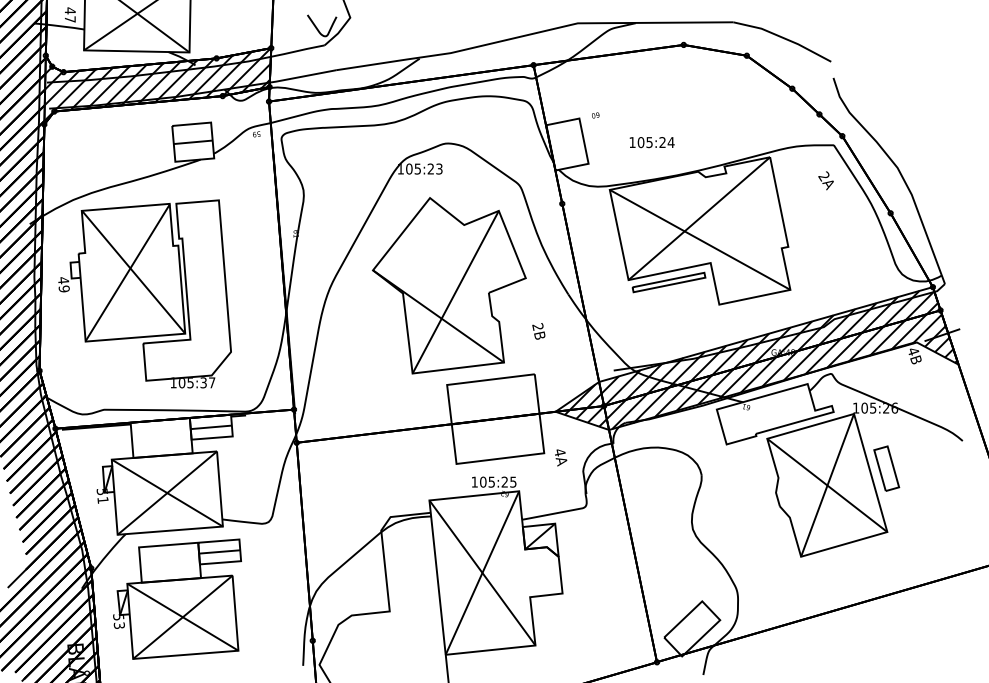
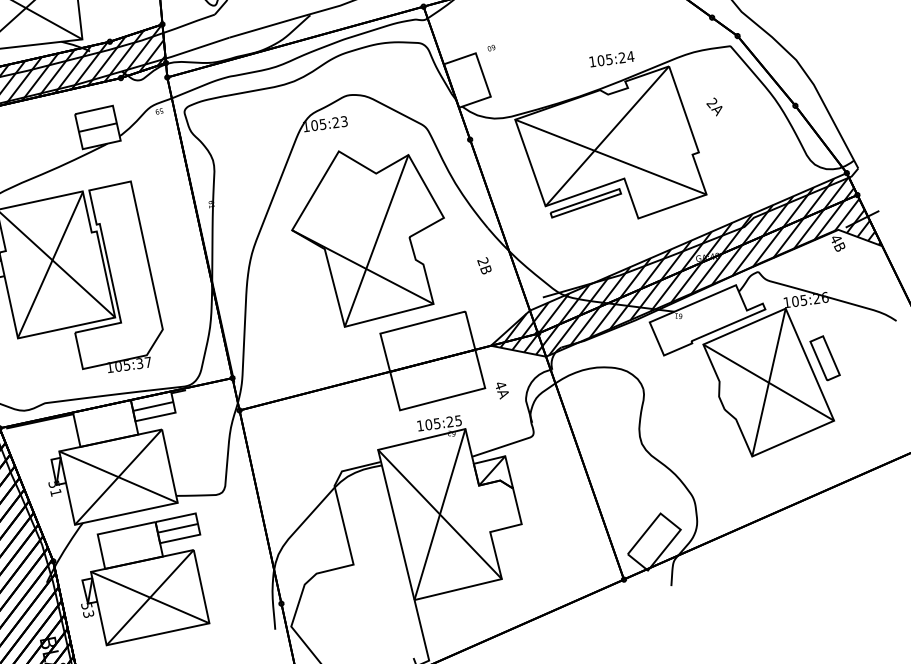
text: (651, 142) -> (611, 59), moved
text: (825, 180) -> (714, 106), moved
text: (538, 331) -> (484, 266), moved

